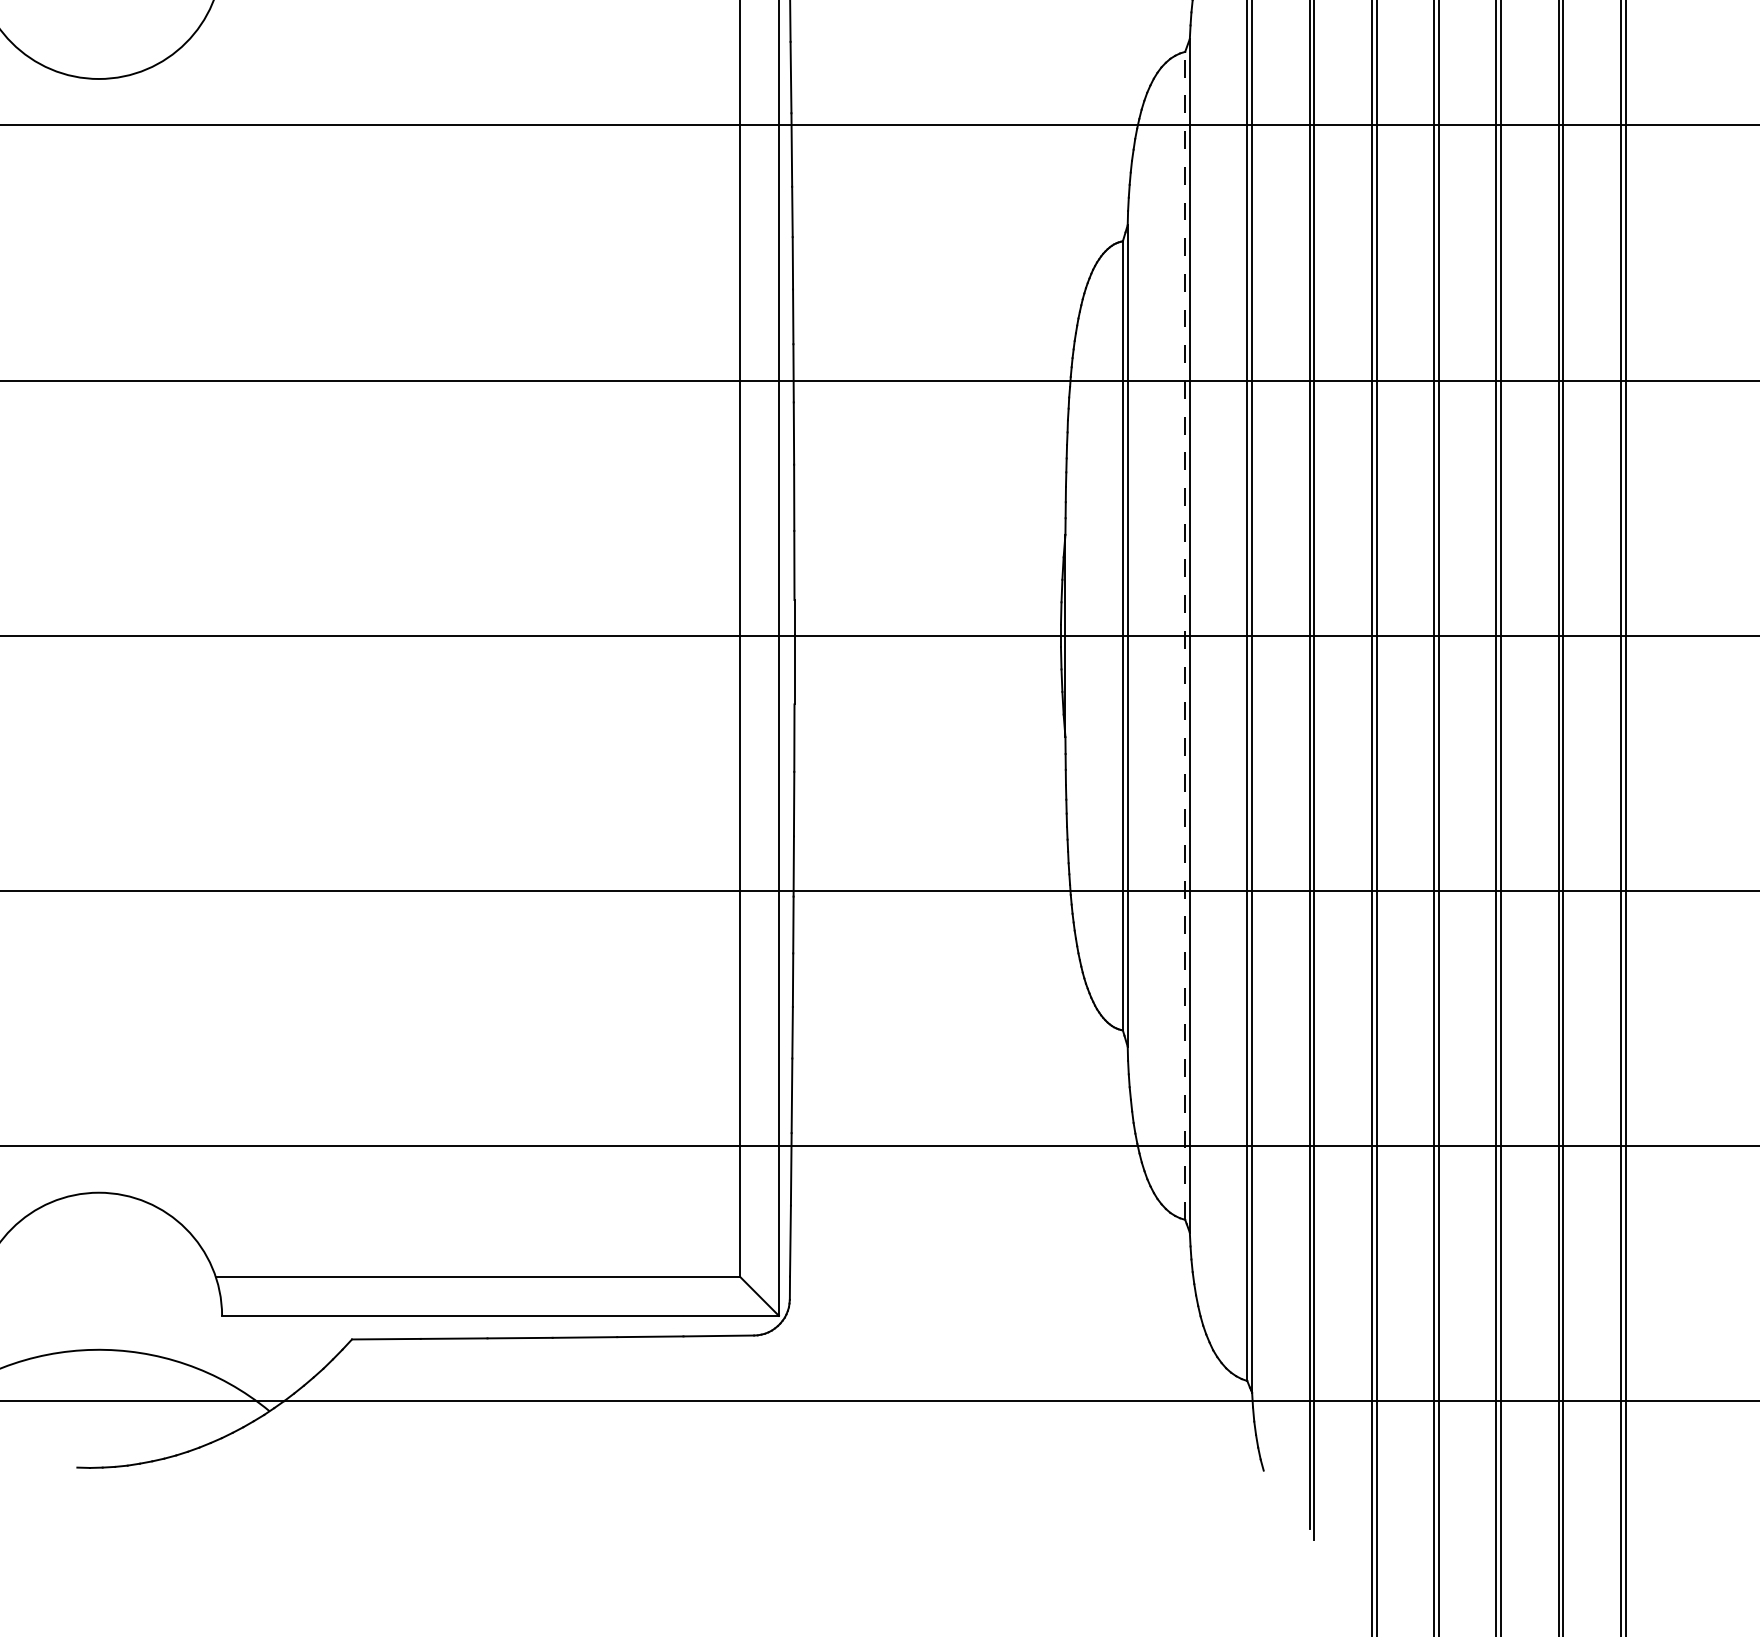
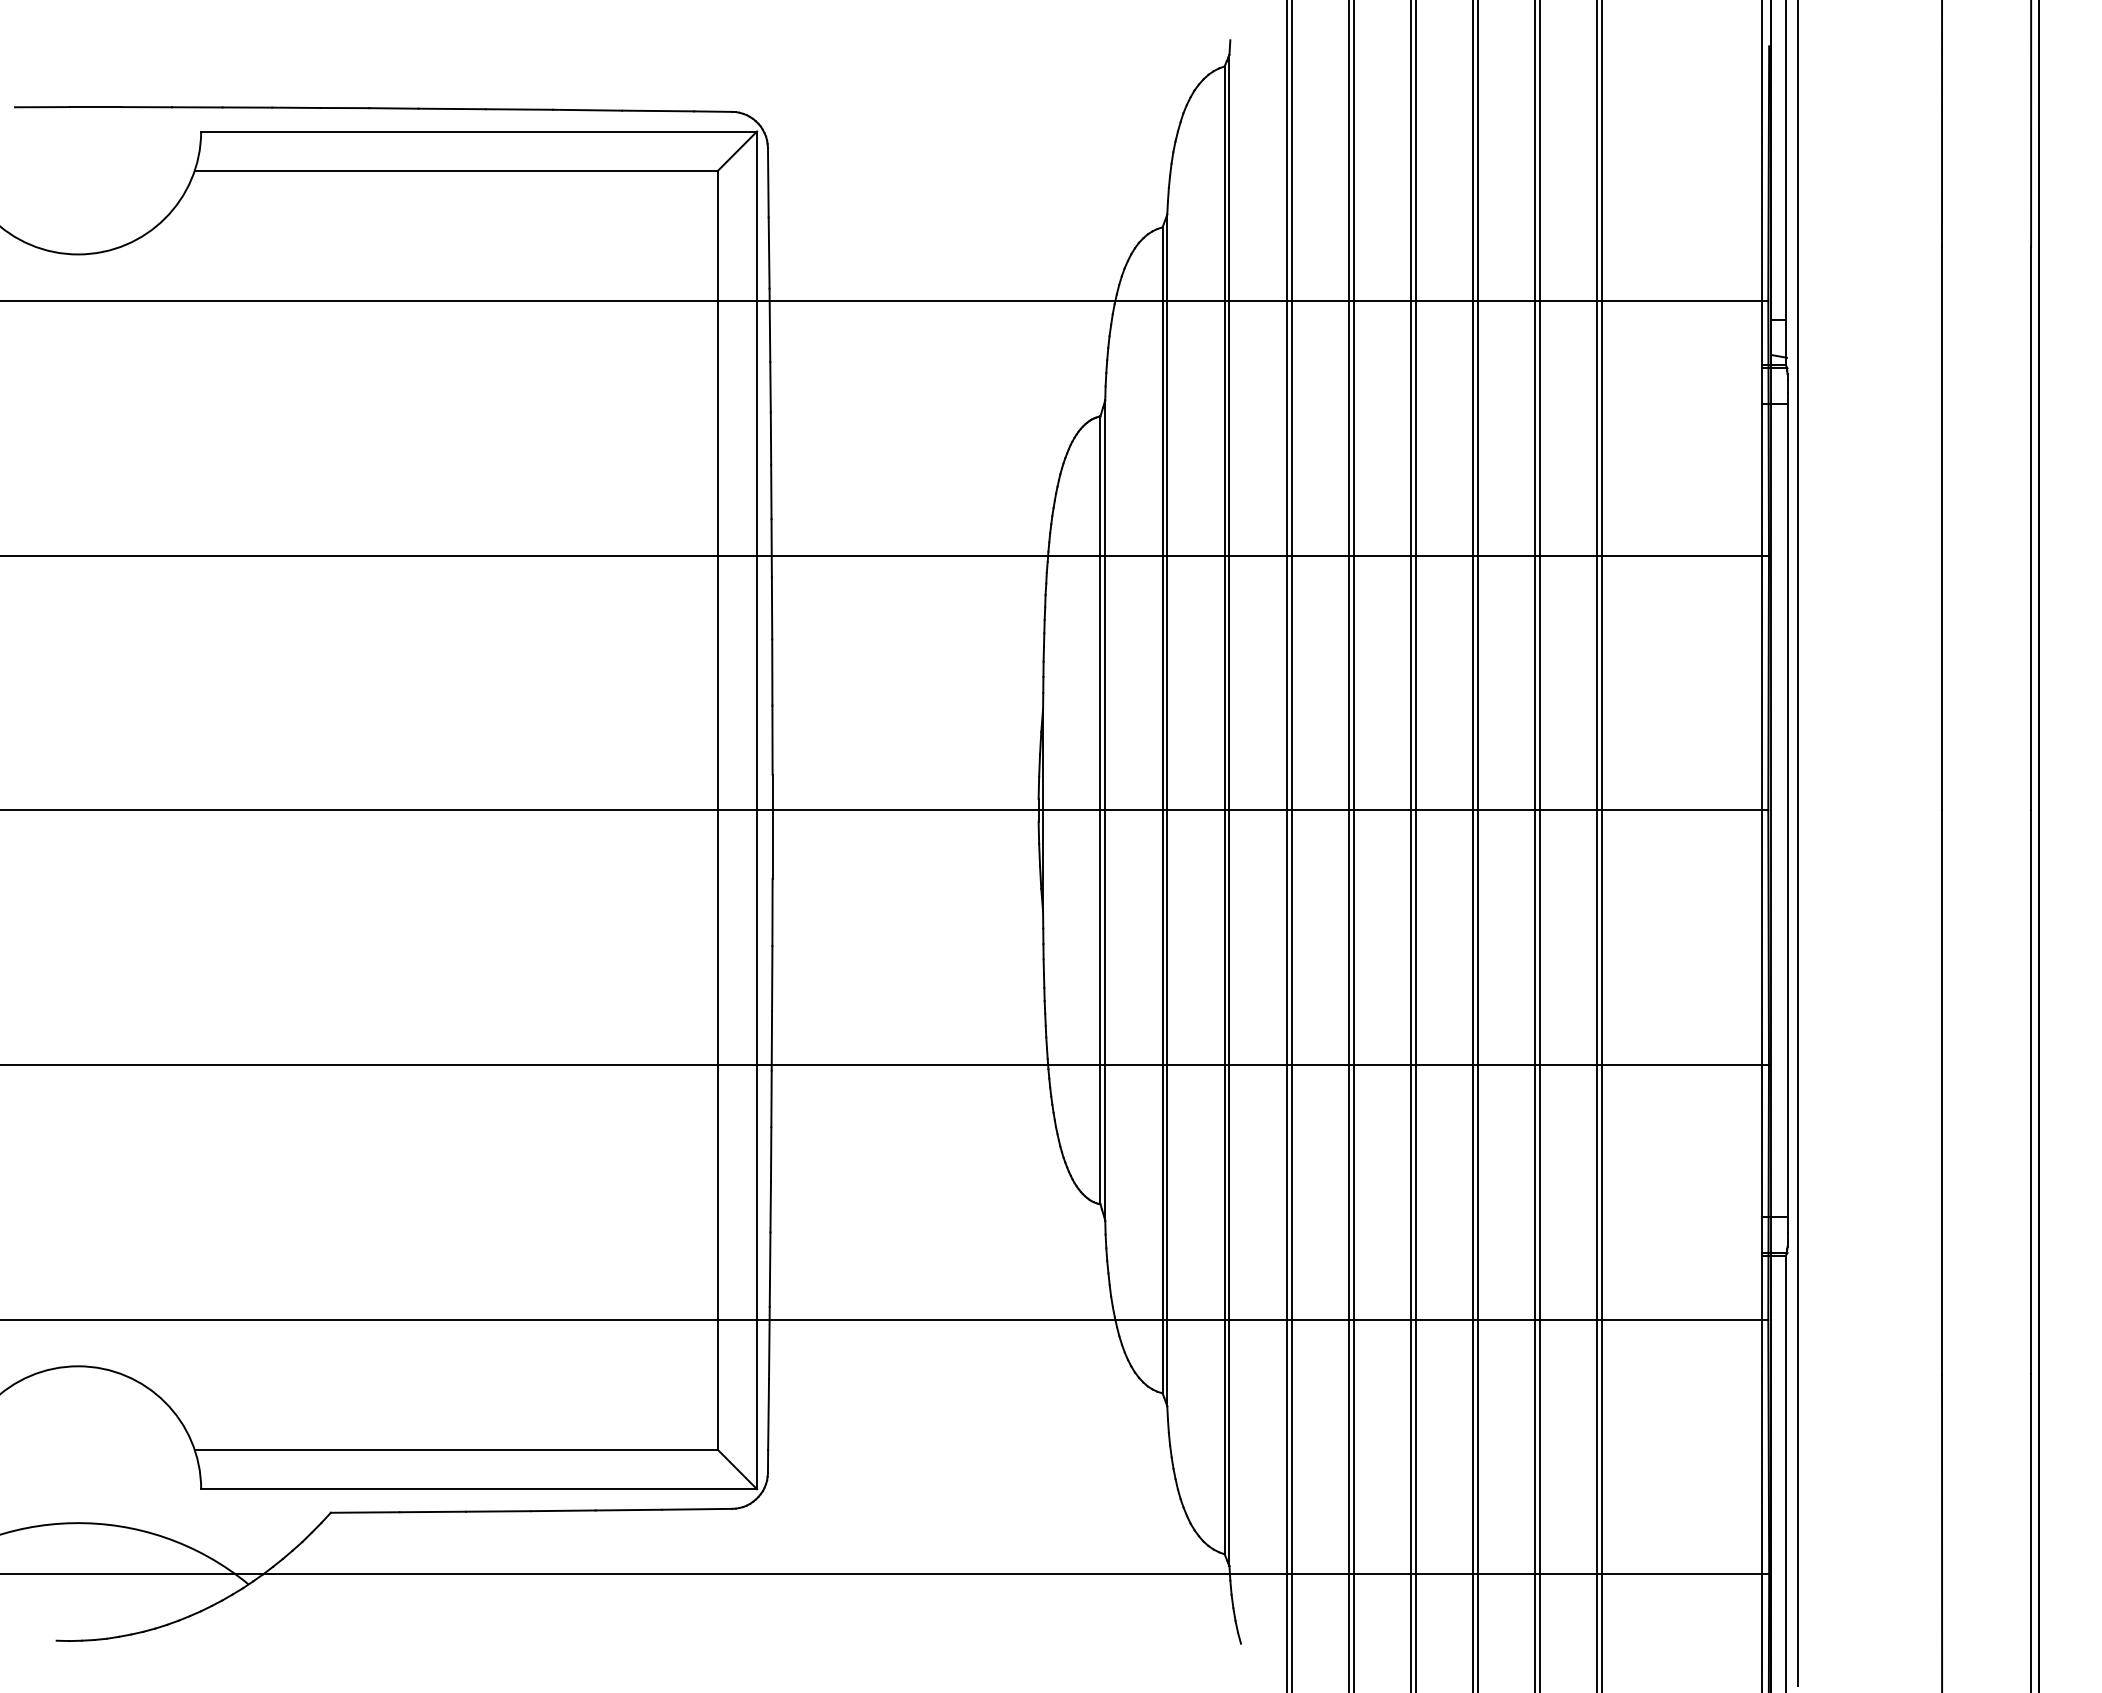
line: (1185, 634) -> (1162, 809), dashed -> solid

